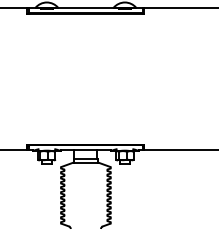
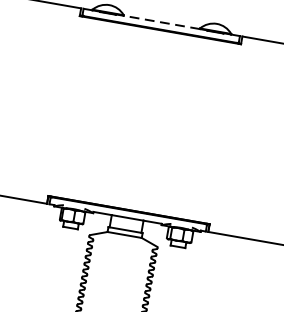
line: (85, 8) -> (161, 22), solid -> dashed

